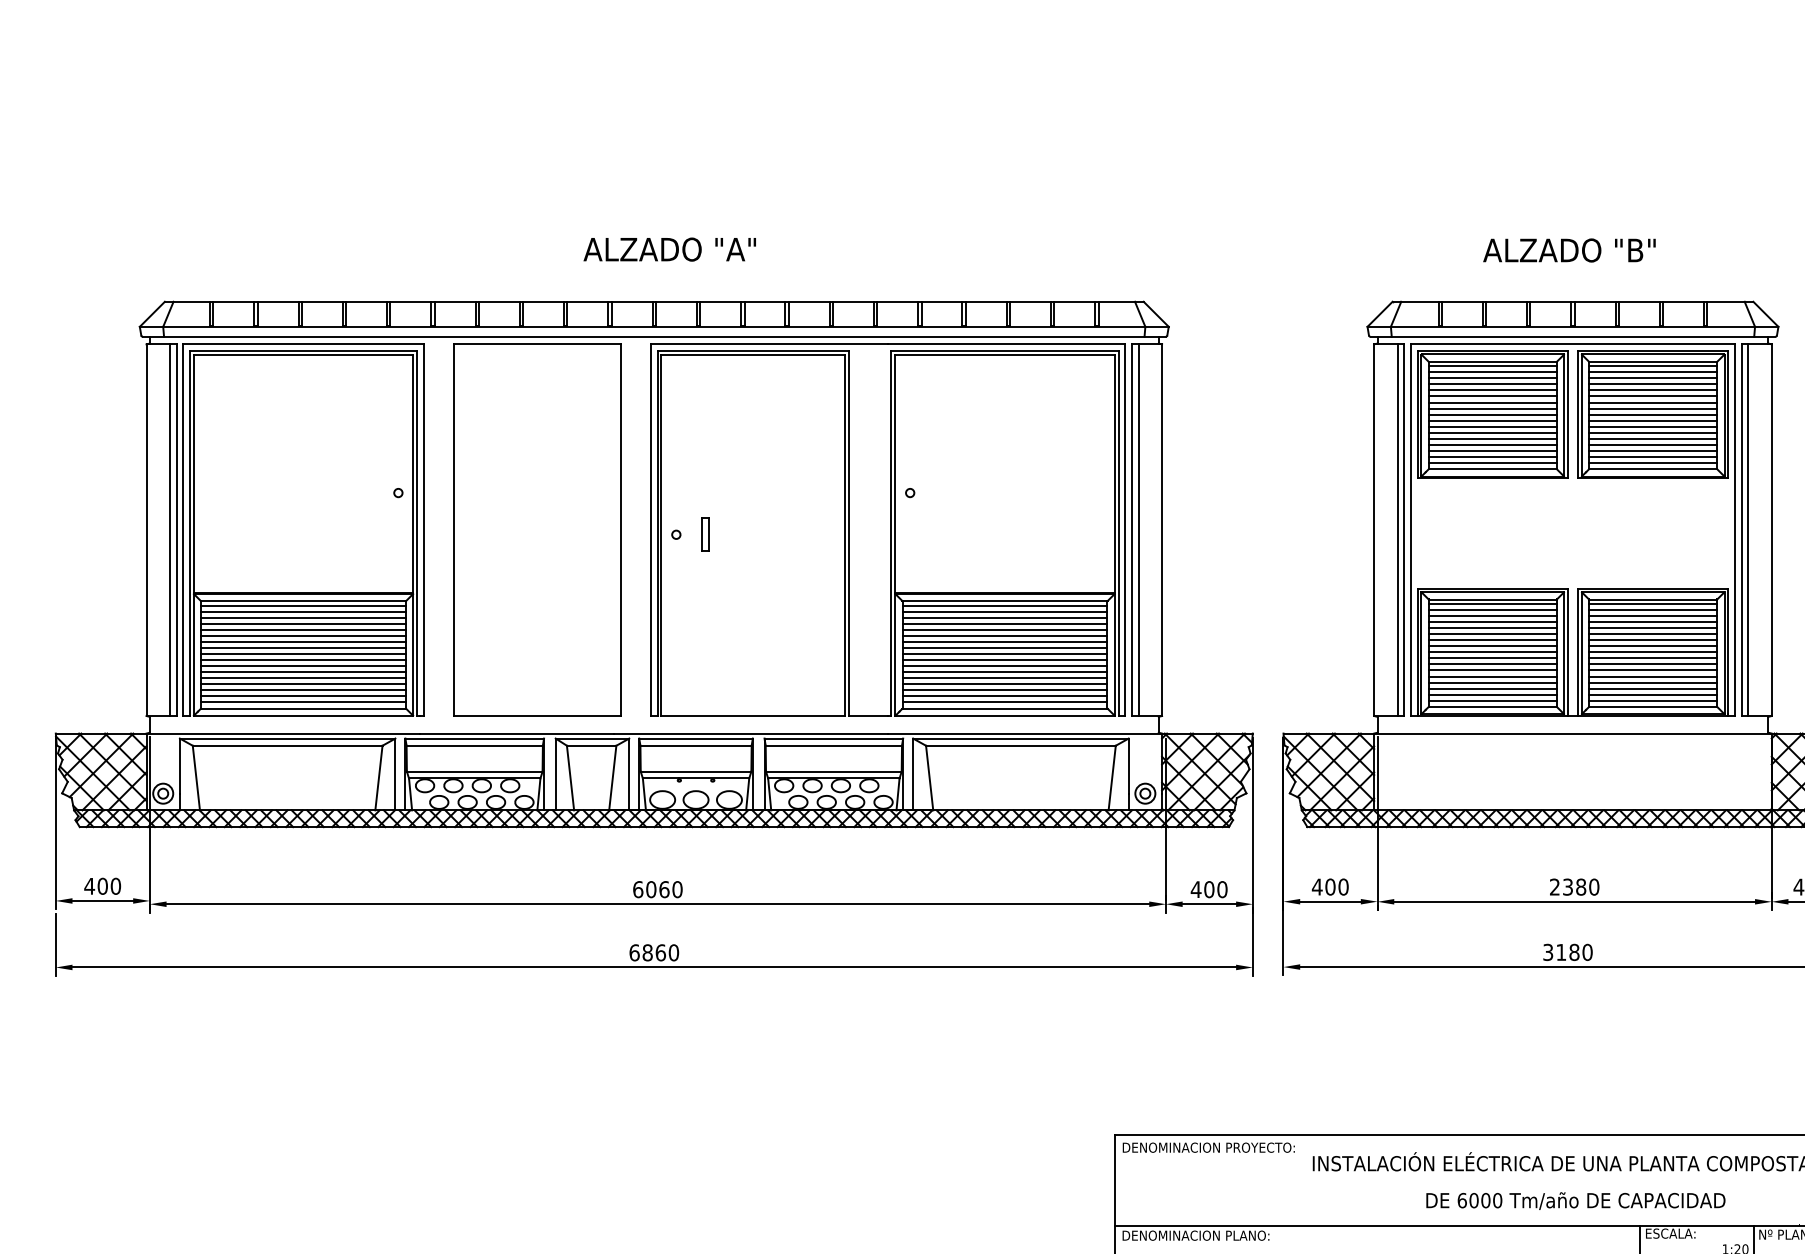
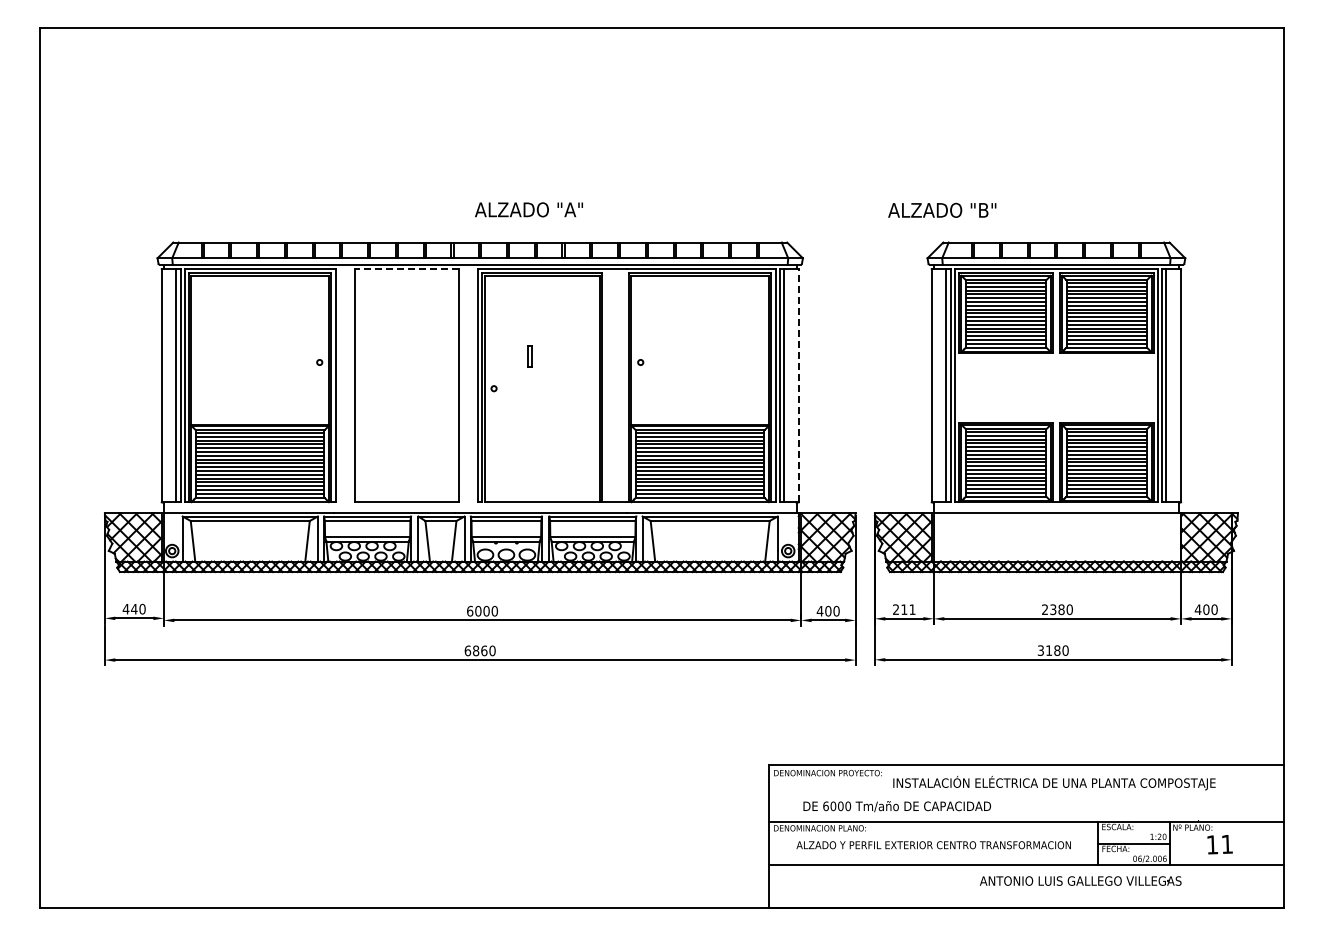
text: (669, 249) -> (528, 209), moved
text: (1569, 249) -> (942, 209), moved
line: (536, 344) -> (406, 269), solid -> dashed
line: (1161, 529) -> (798, 385), solid -> dashed
part: (704, 534) -> (529, 356), moved
text: (101, 885) -> (133, 608), 400 -> 440
text: (1329, 886) -> (903, 609), 400 -> 211
text: (664, 888) -> (486, 610), 6060 -> 6000
text: (1574, 1200) -> (896, 806), moved

